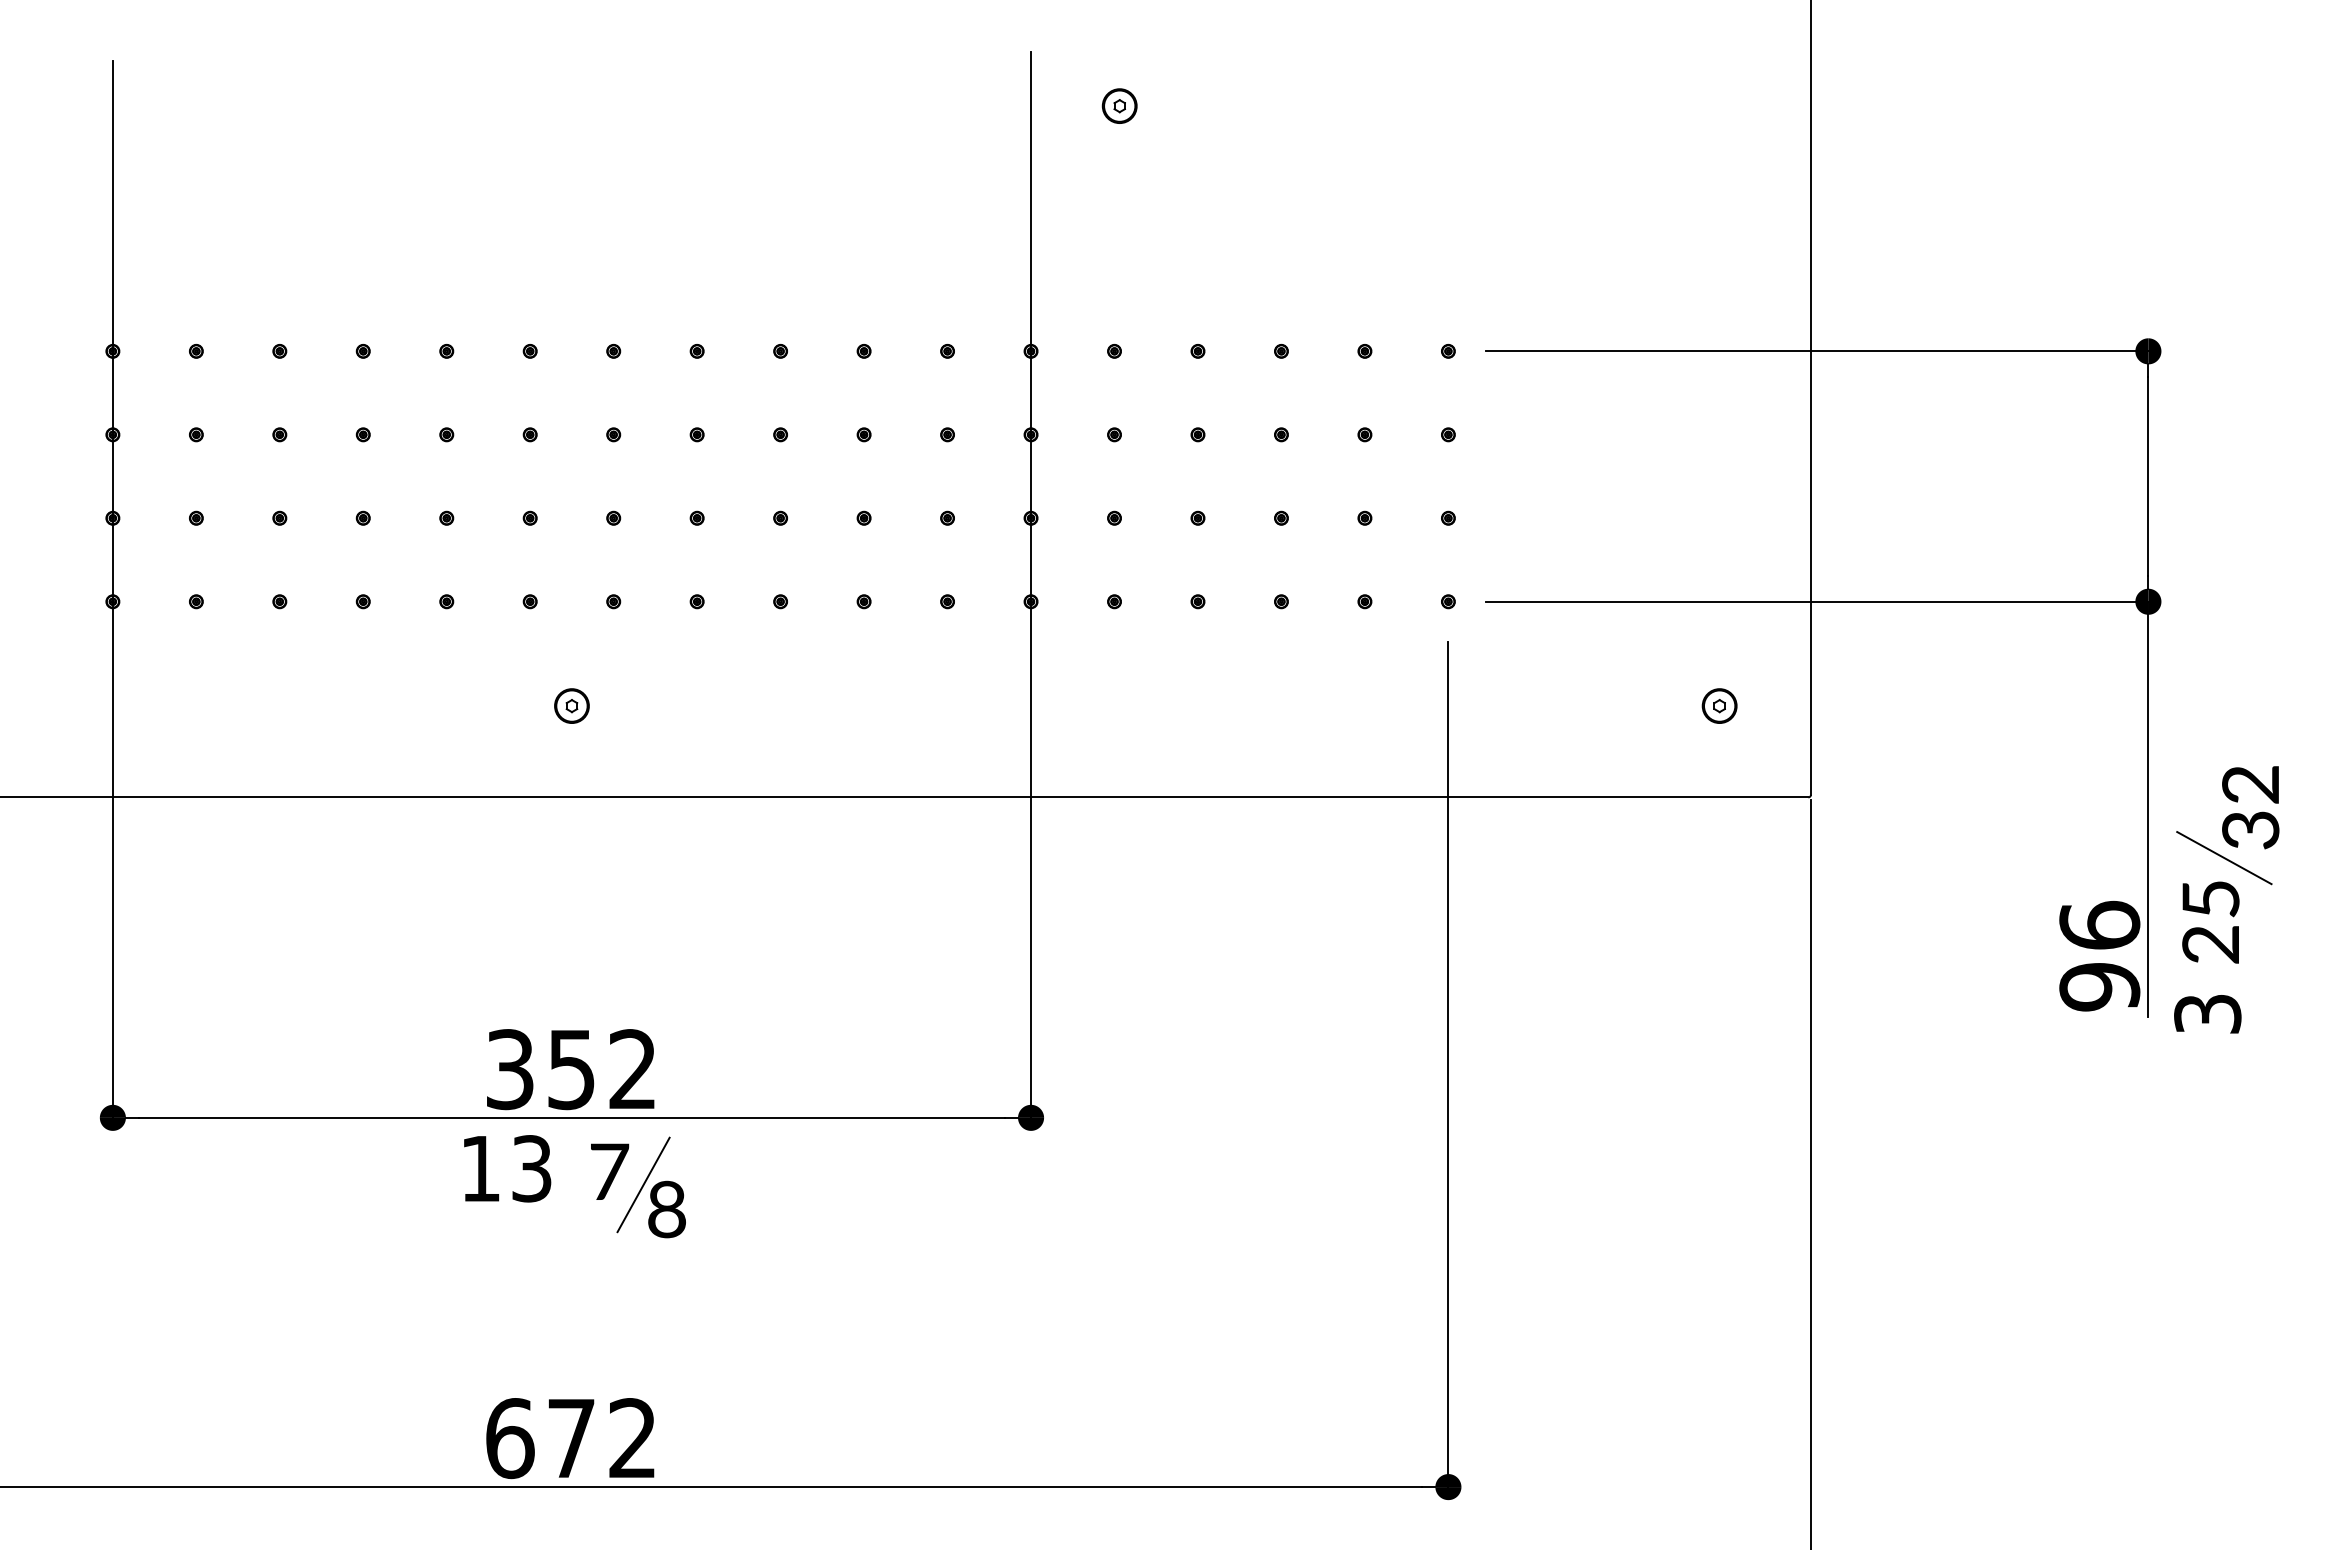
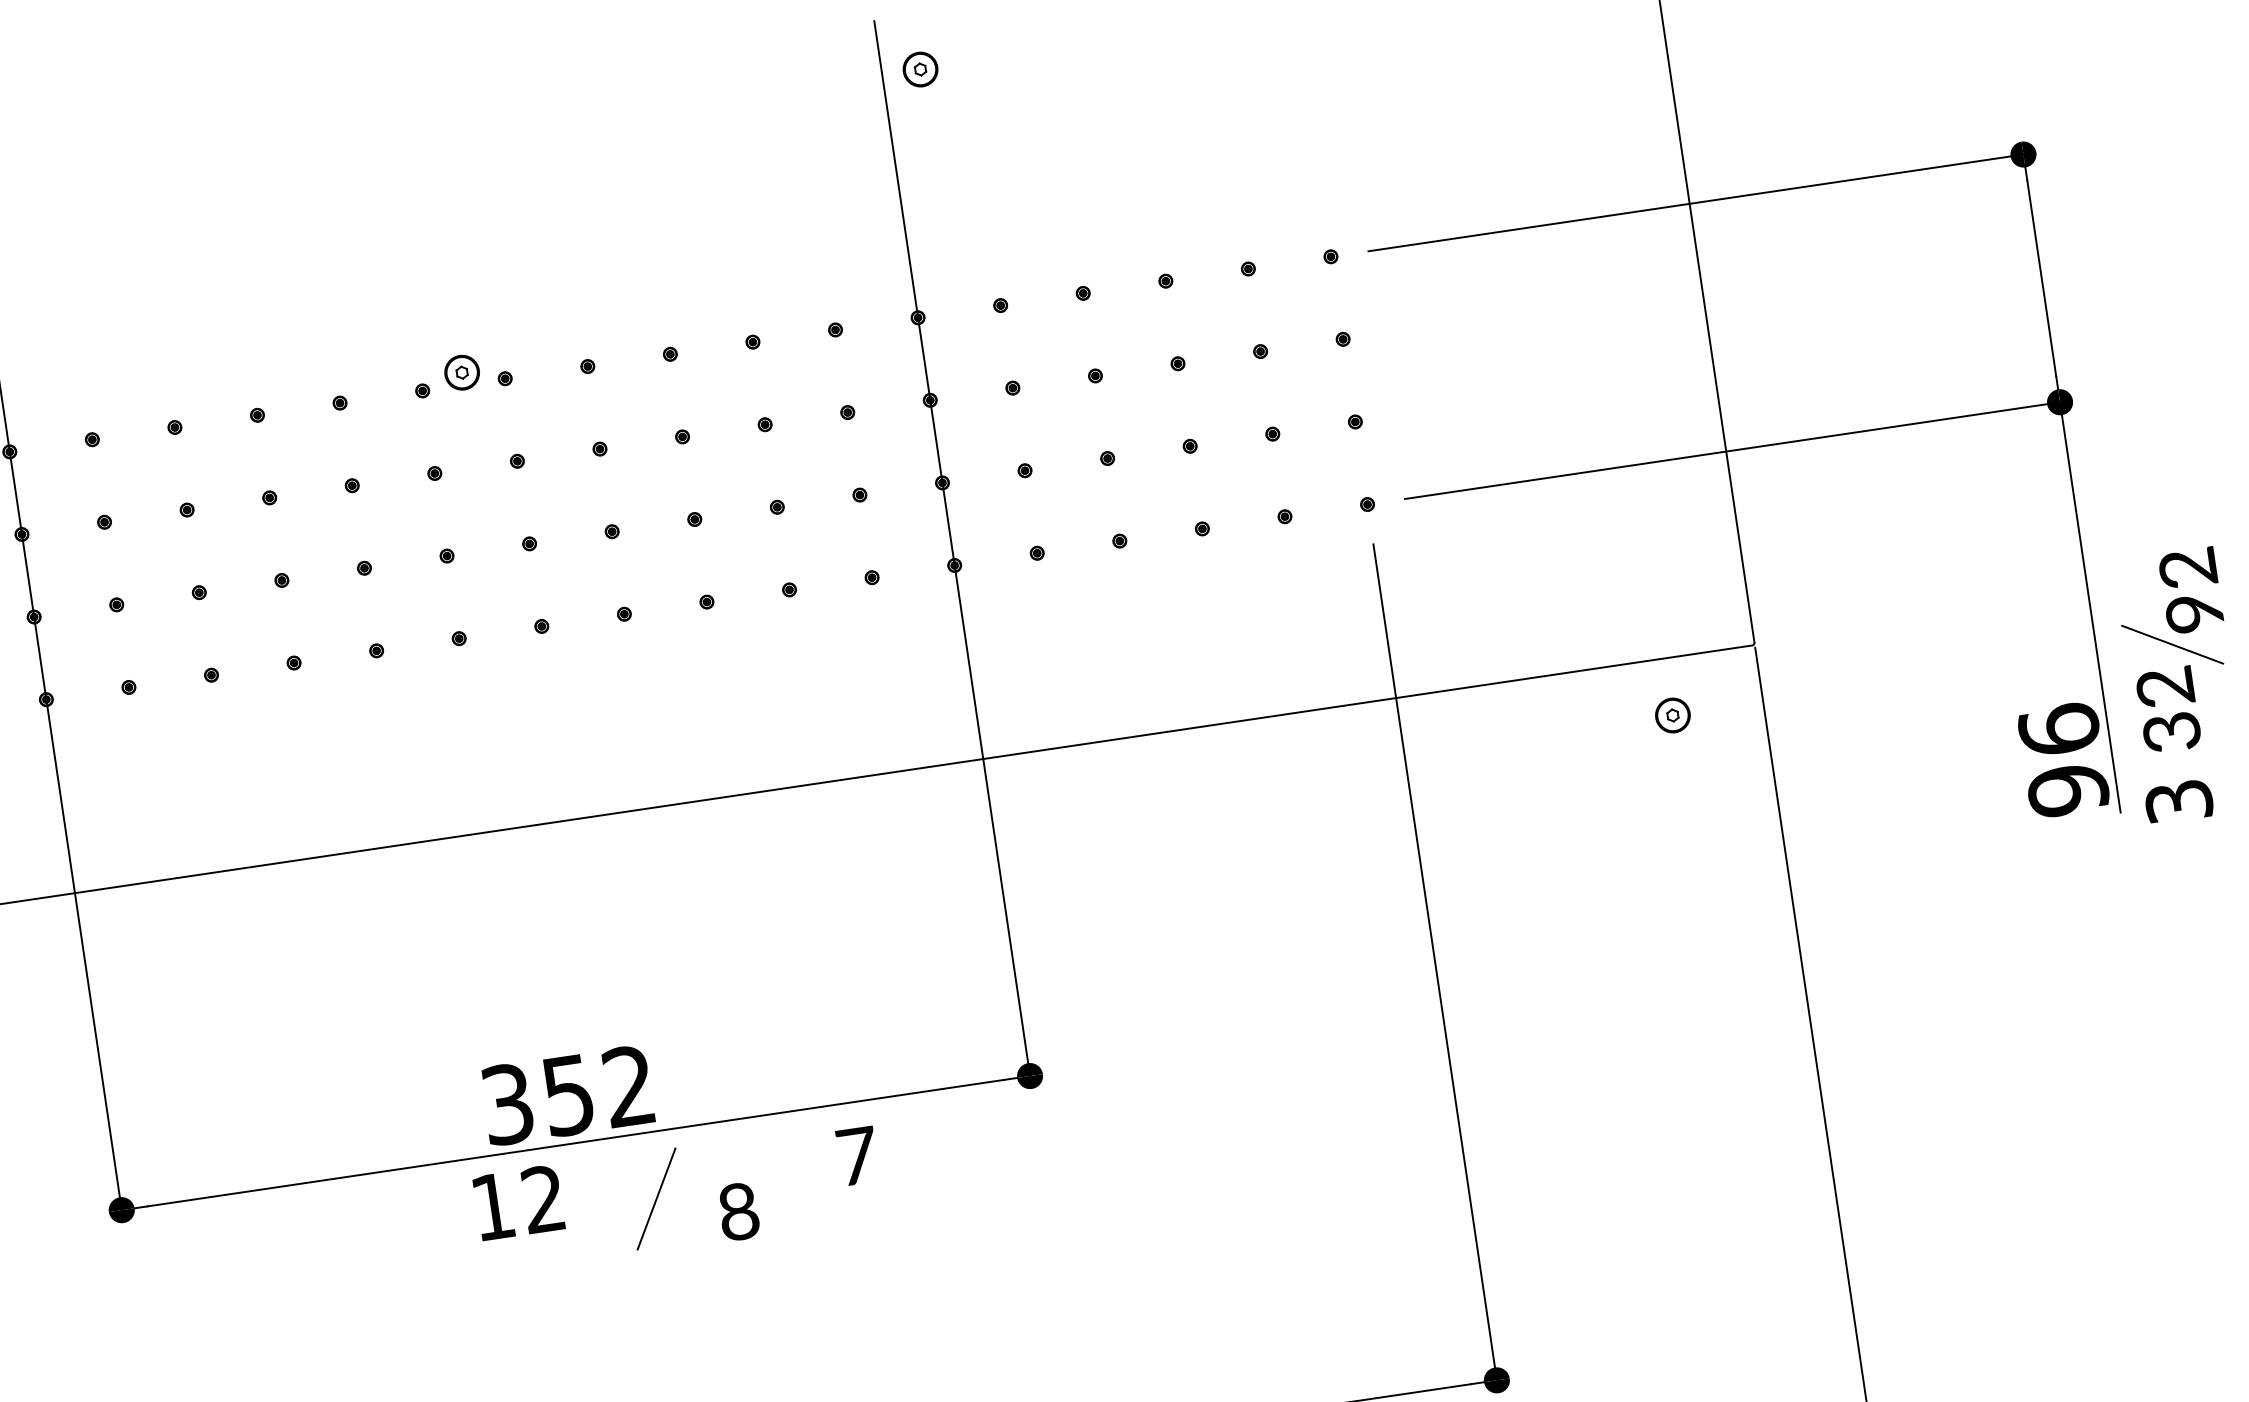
part: (1119, 105) -> (920, 68), moved
part: (571, 705) -> (461, 372), moved
part: (1719, 705) -> (1672, 714), moved
text: (2250, 830) -> (2194, 613), 32 -> 92
text: (2210, 921) -> (2168, 709), 25 -> 32
text: (531, 1168) -> (543, 1199), 13 -> 12
text: (610, 1171) -> (858, 1155), moved
text: (666, 1209) -> (738, 1211), moved

